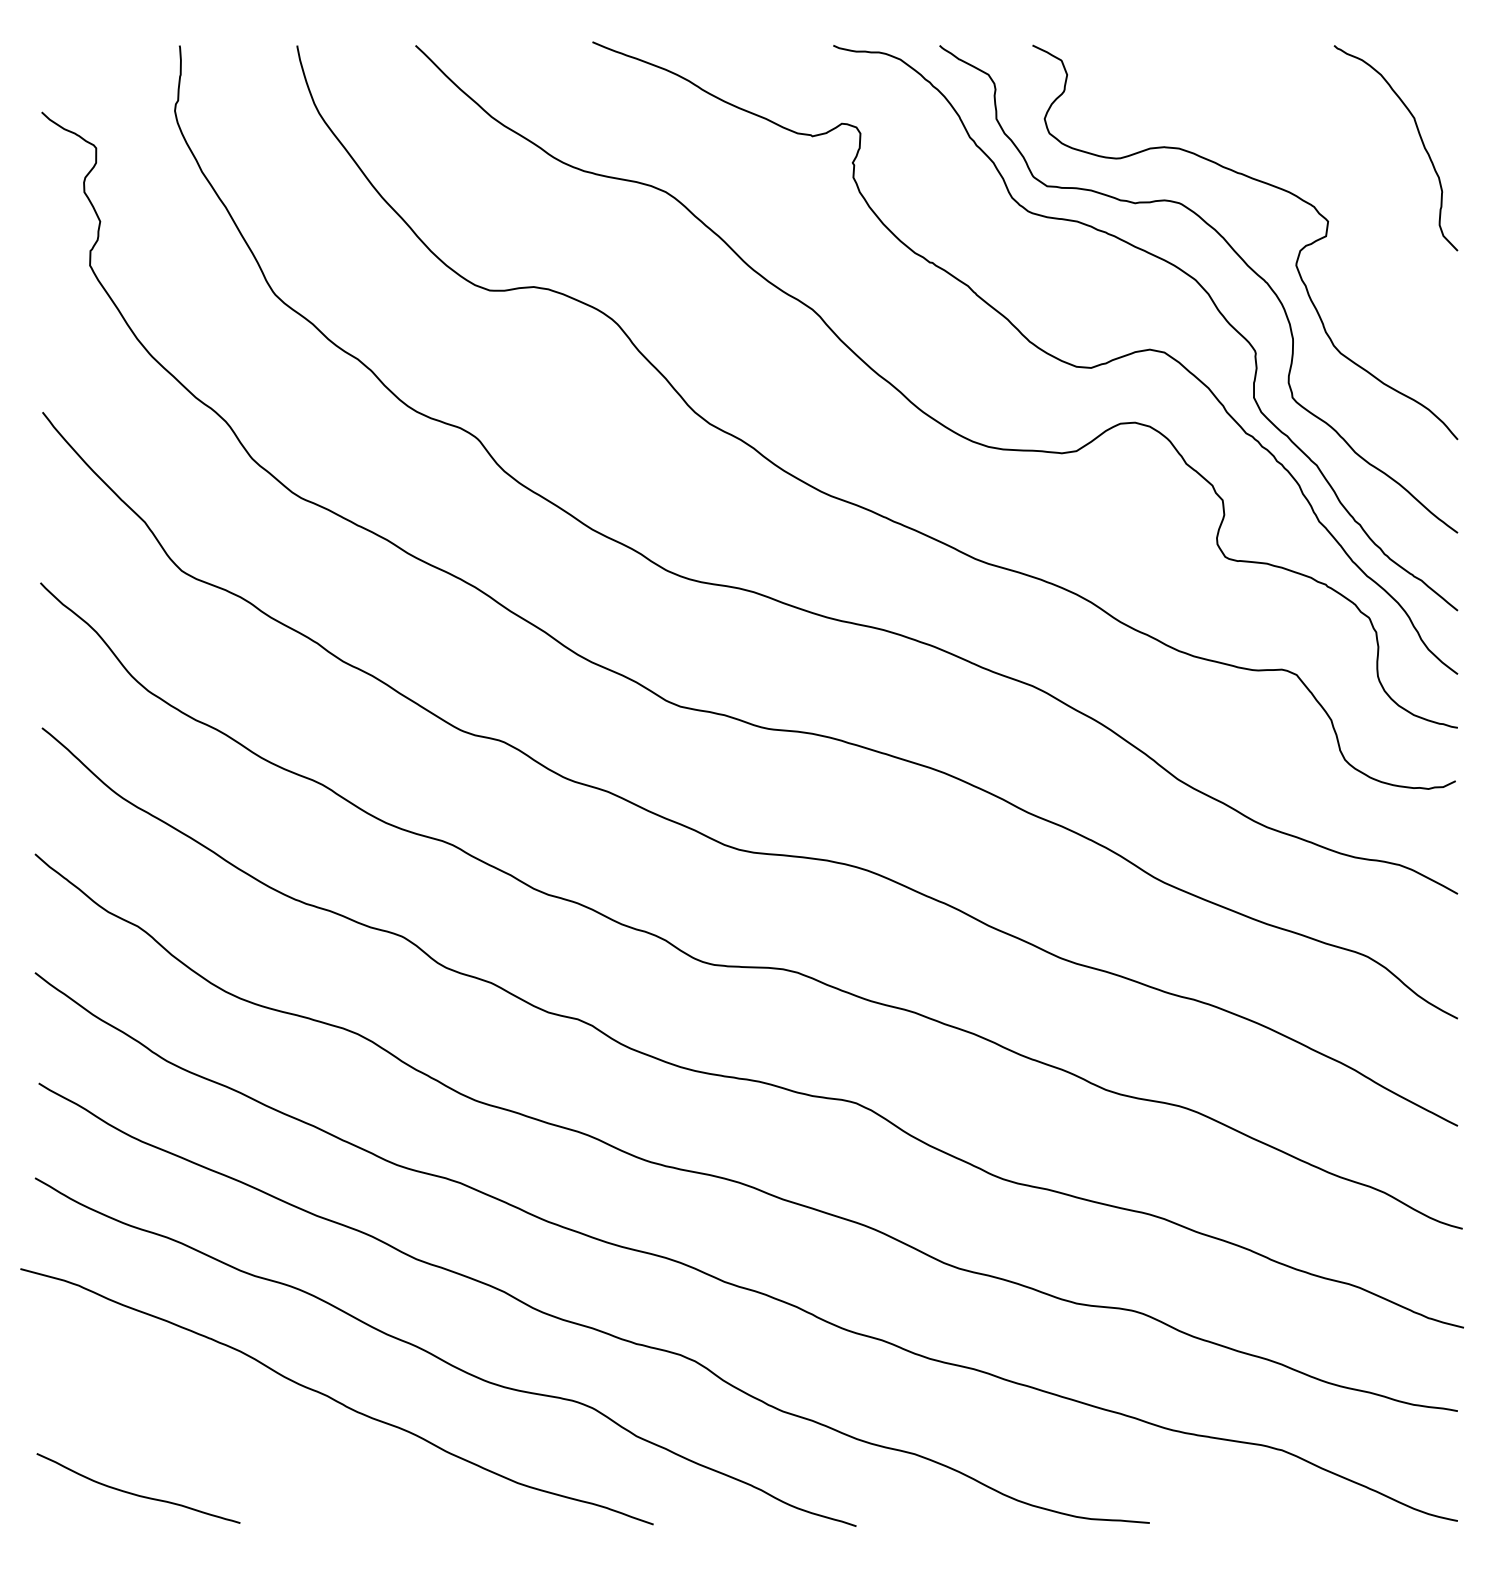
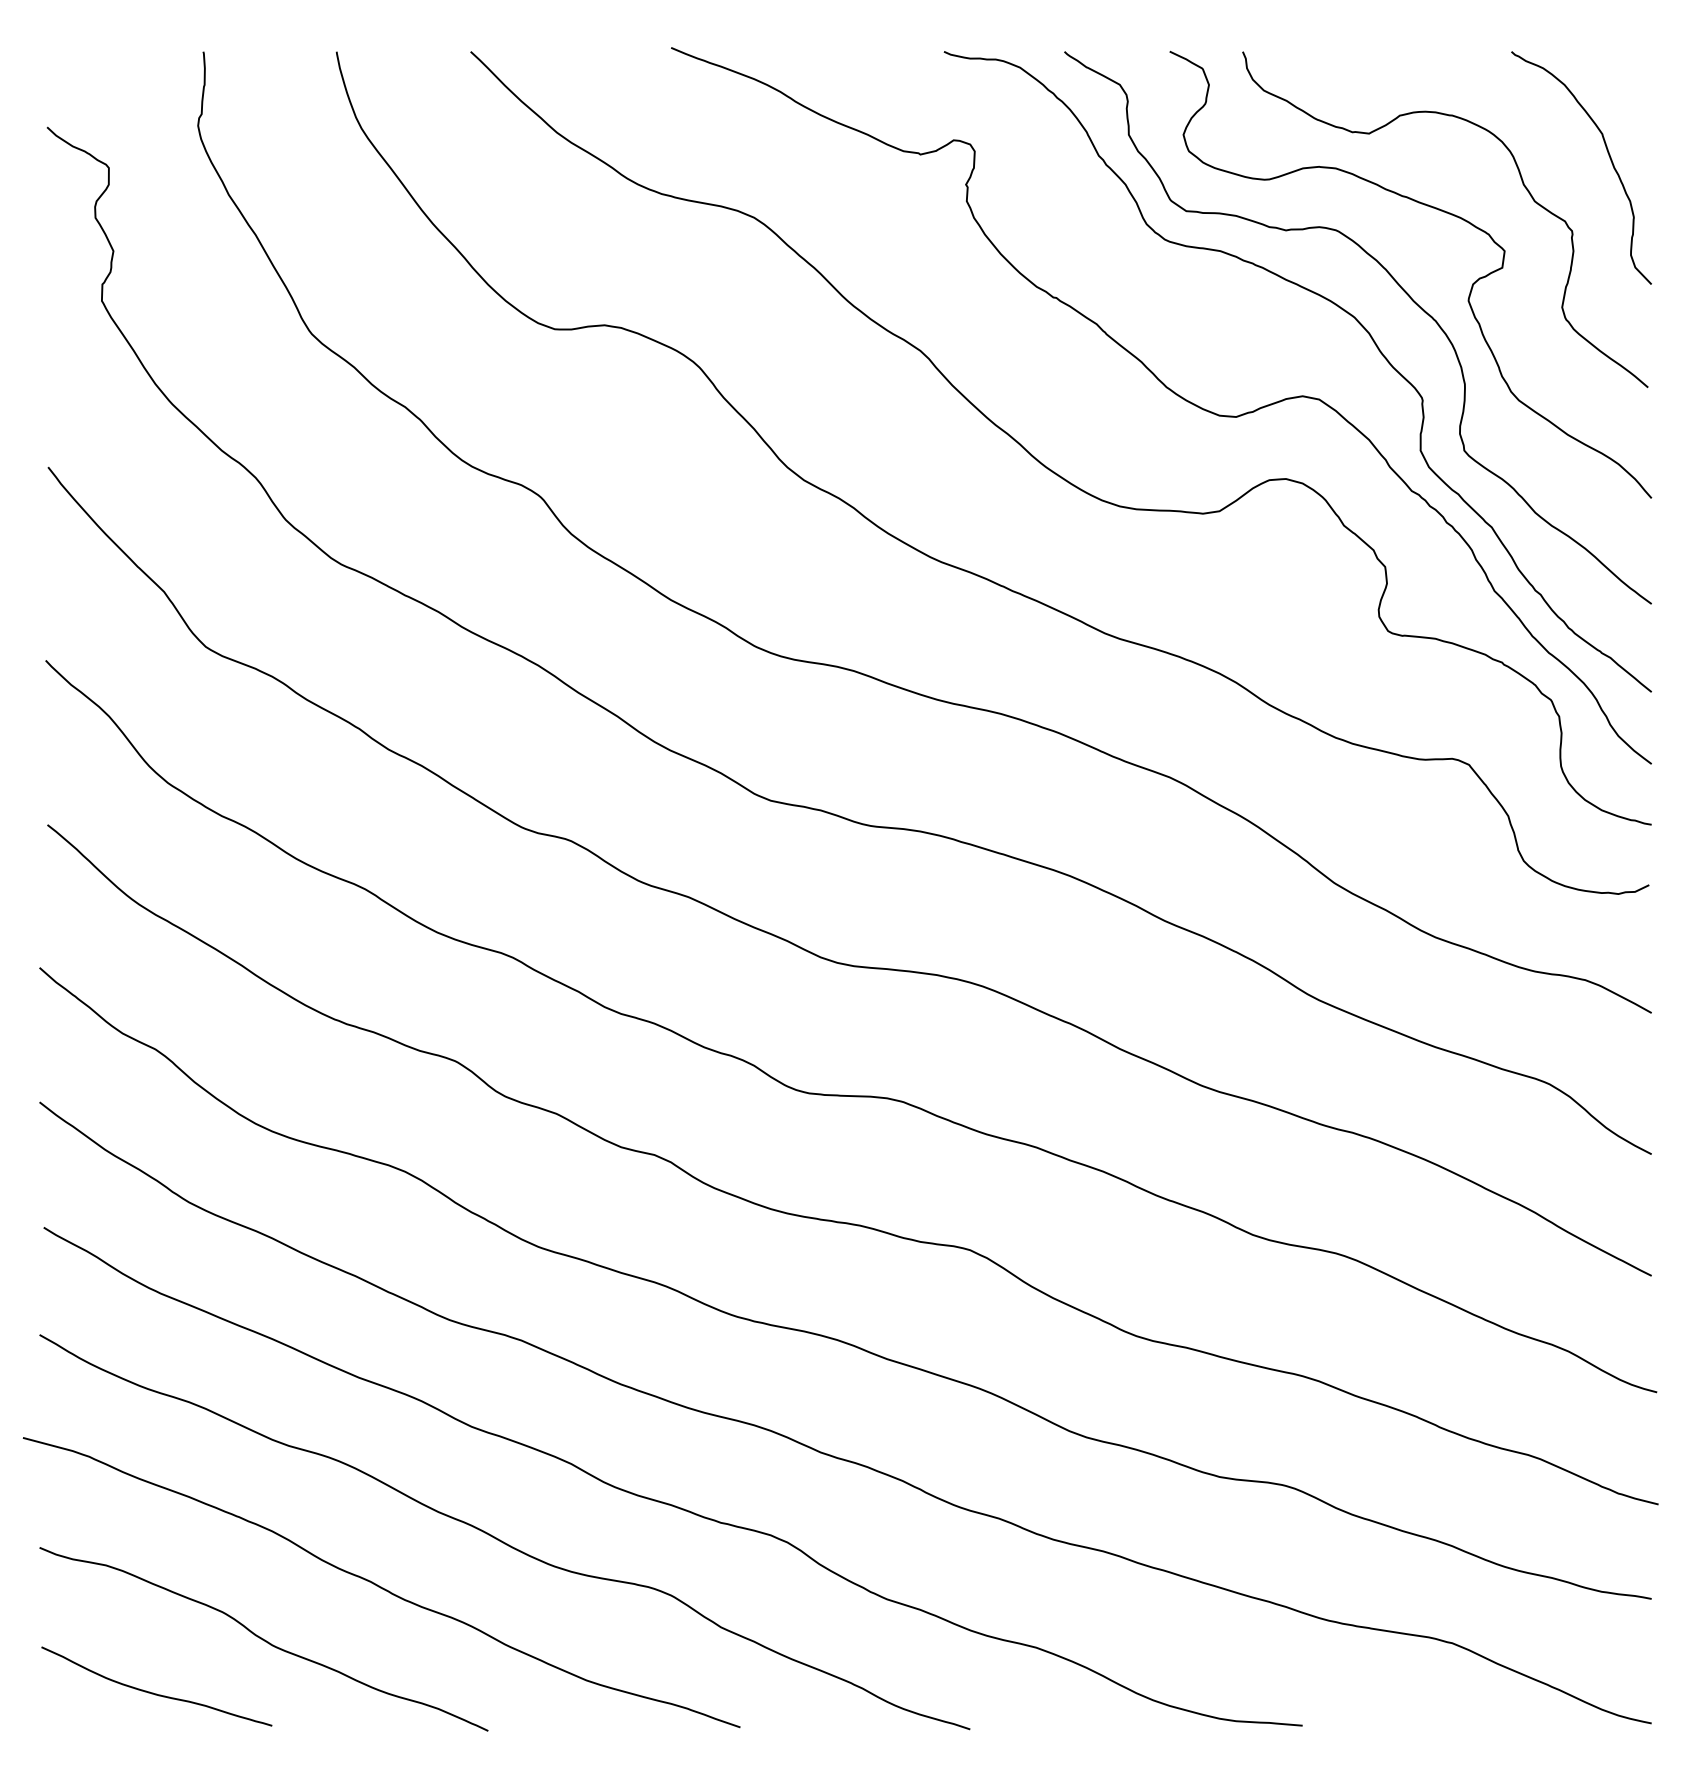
curve: (1342, 159) -> (1520, 180), added
curve: (232, 1446) -> (263, 1638), added

